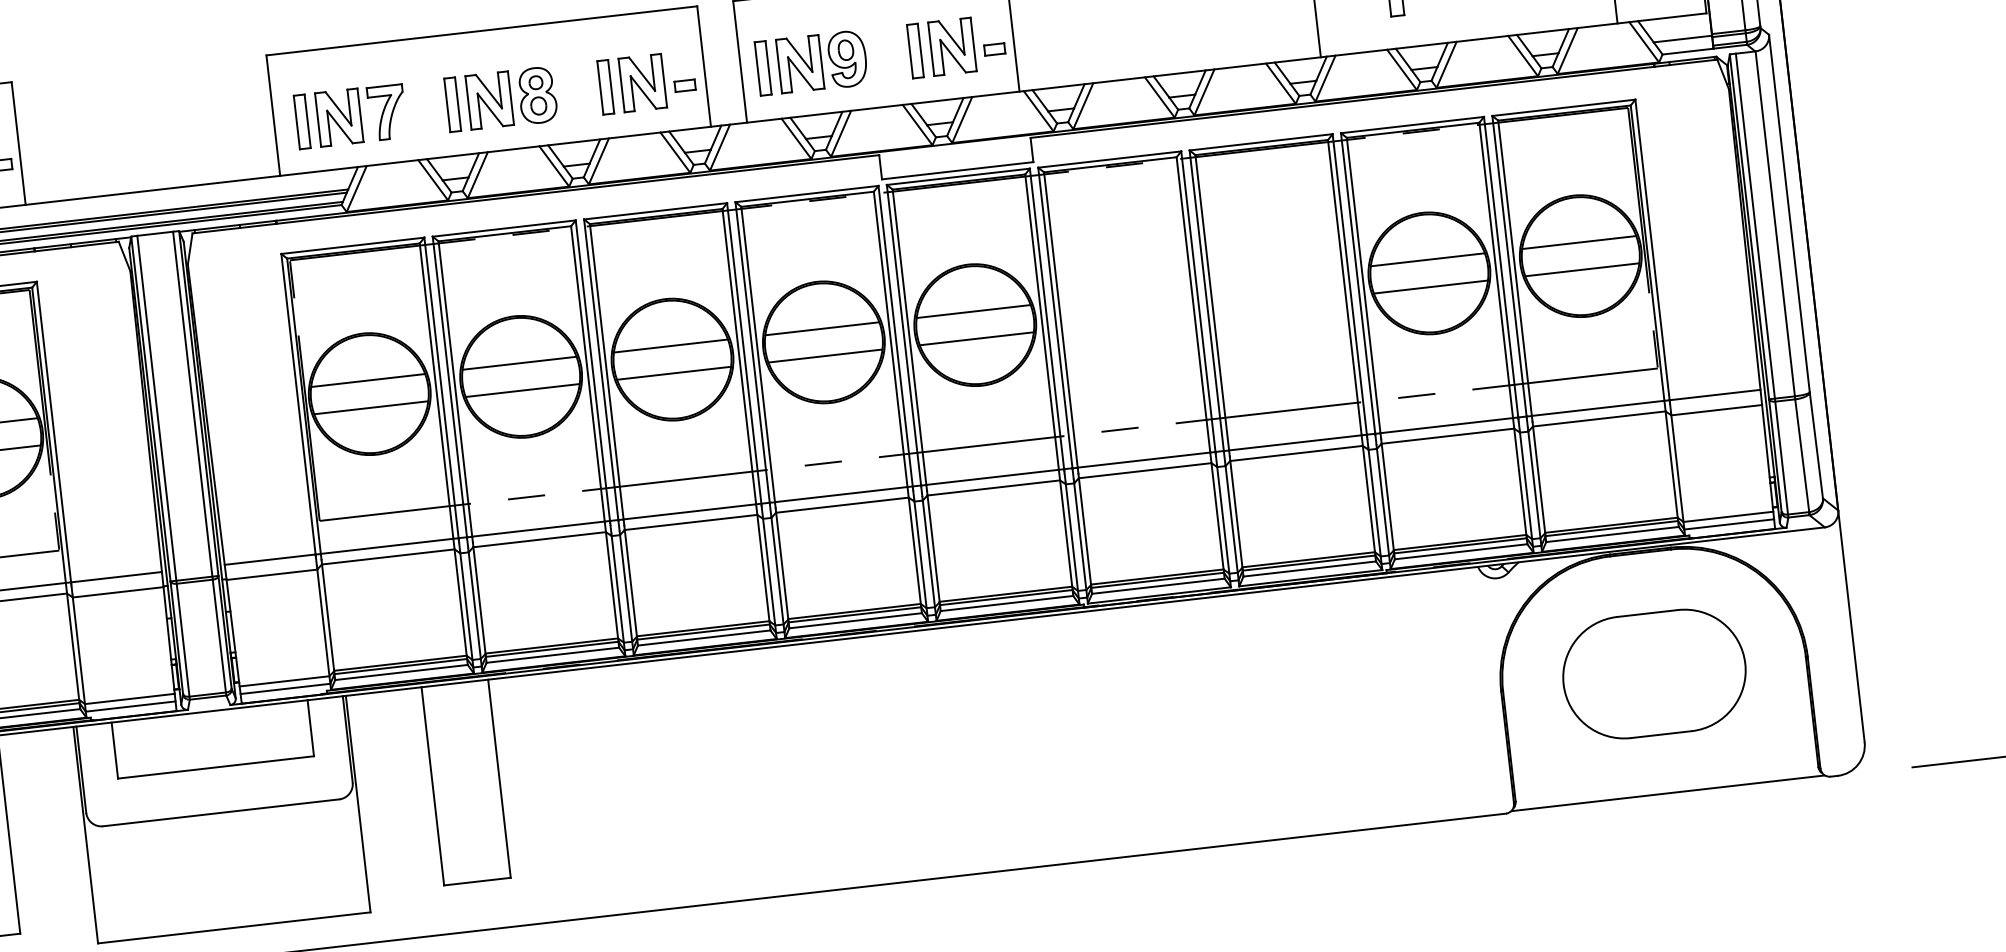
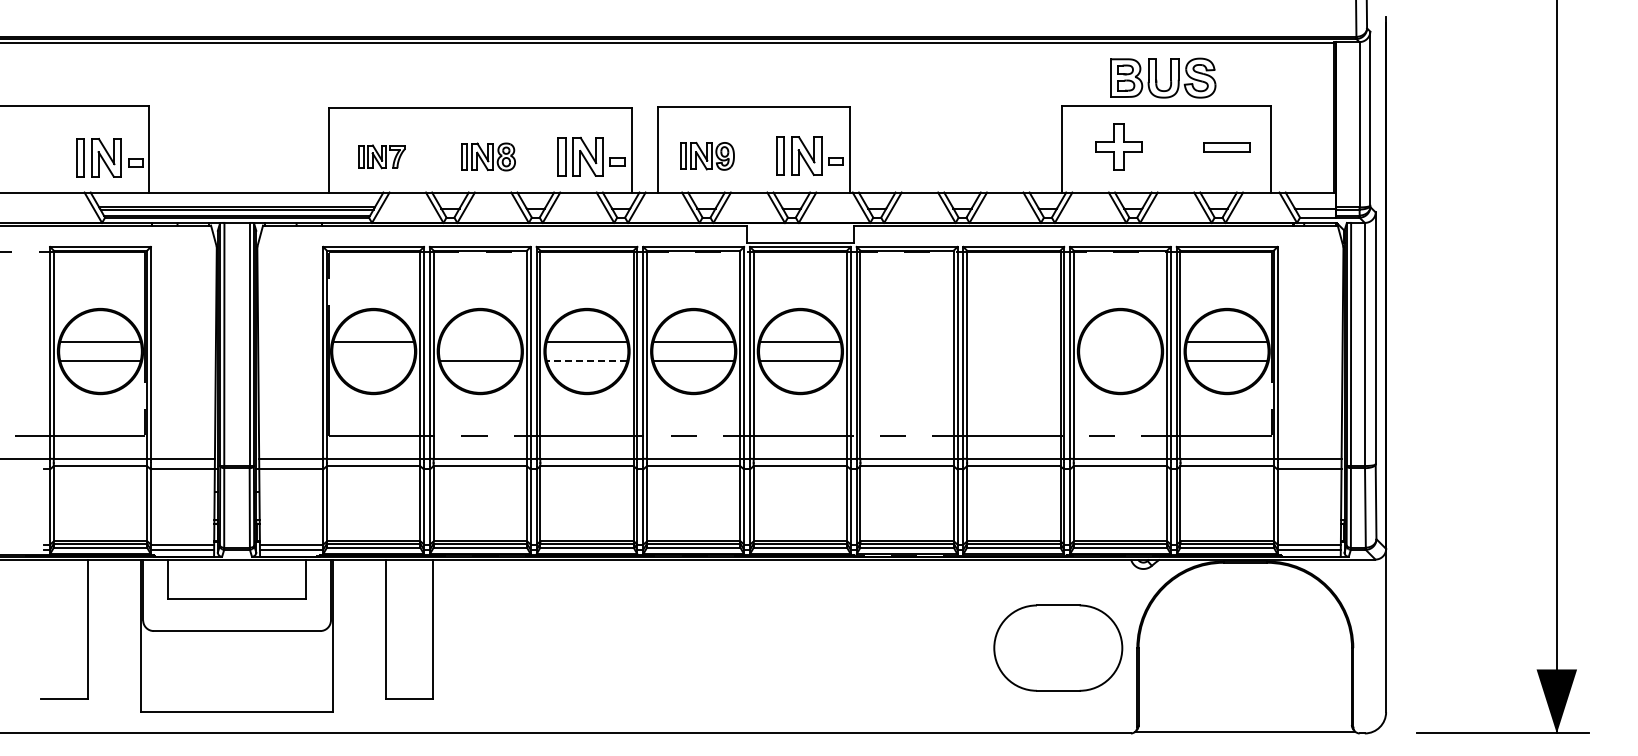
part: (811, 63) -> (707, 156), size x0.7
part: (501, 98) -> (488, 156), size x0.7
part: (349, 116) -> (381, 156), size x0.6
line: (1427, 259) -> (1120, 341), removed
line: (1431, 287) -> (1120, 361), removed
line: (519, 362) -> (480, 341), removed
line: (673, 373) -> (586, 361), solid -> dashed
line: (371, 408) -> (373, 361), removed
part: (1654, 673) -> (1058, 647), moved

